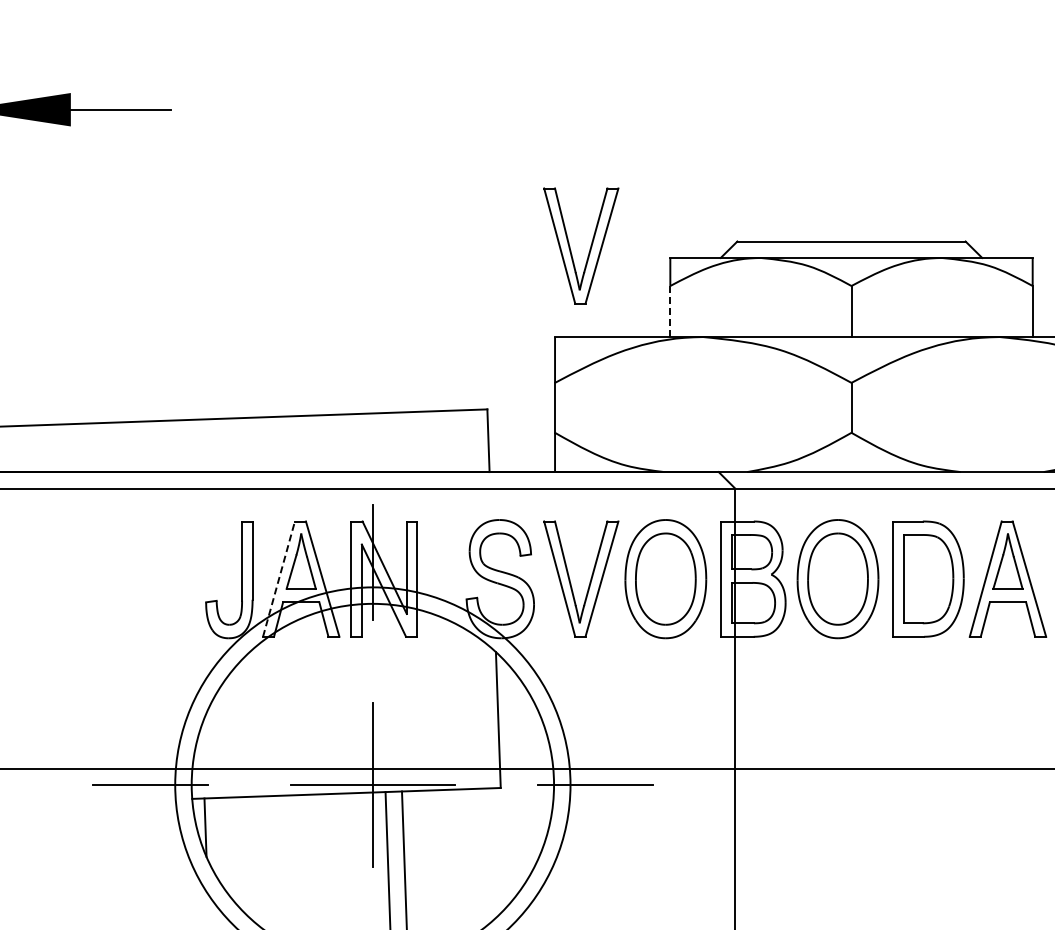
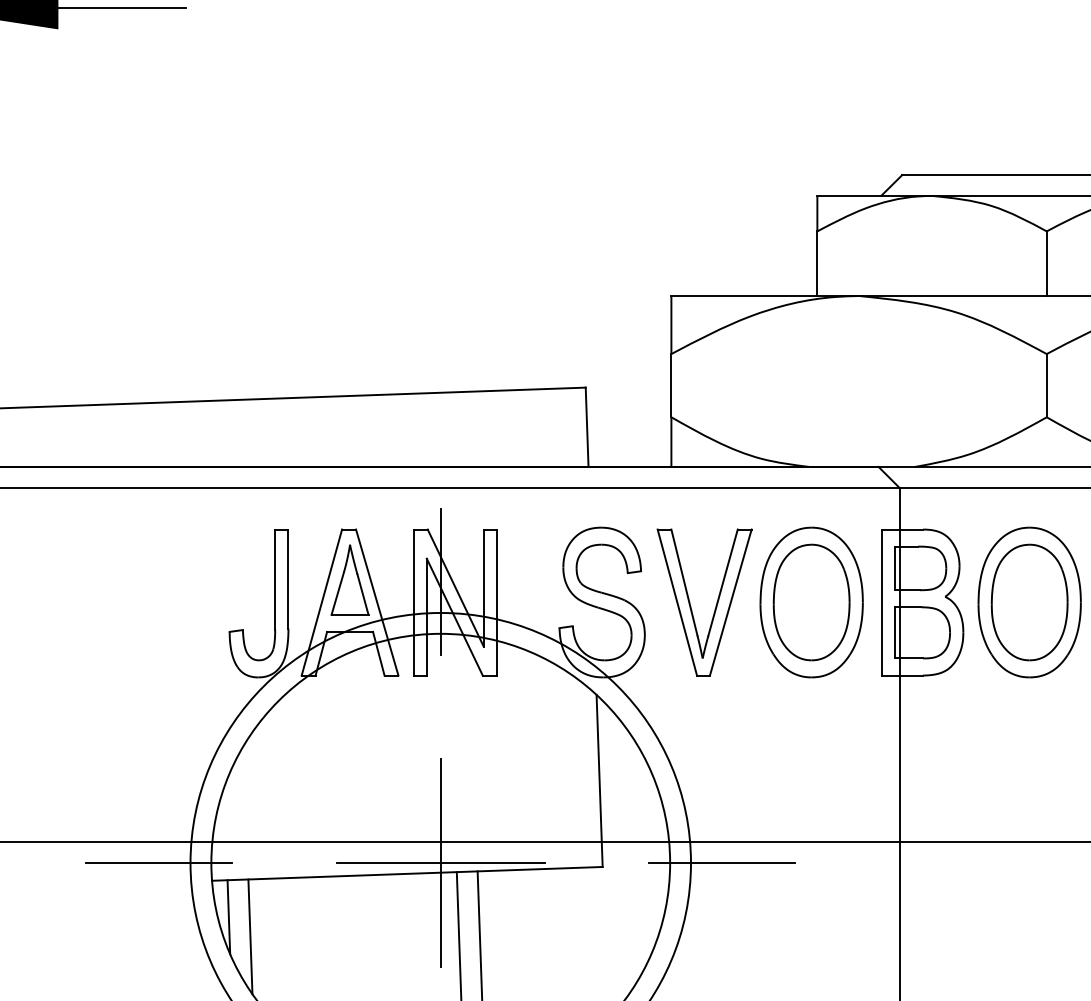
part: (589, 248) -> (715, 183), removed
line: (670, 311) -> (817, 263), dashed -> solid
line: (278, 579) -> (321, 602), dashed -> solid
line: (222, 842) -> (250, 935), added

